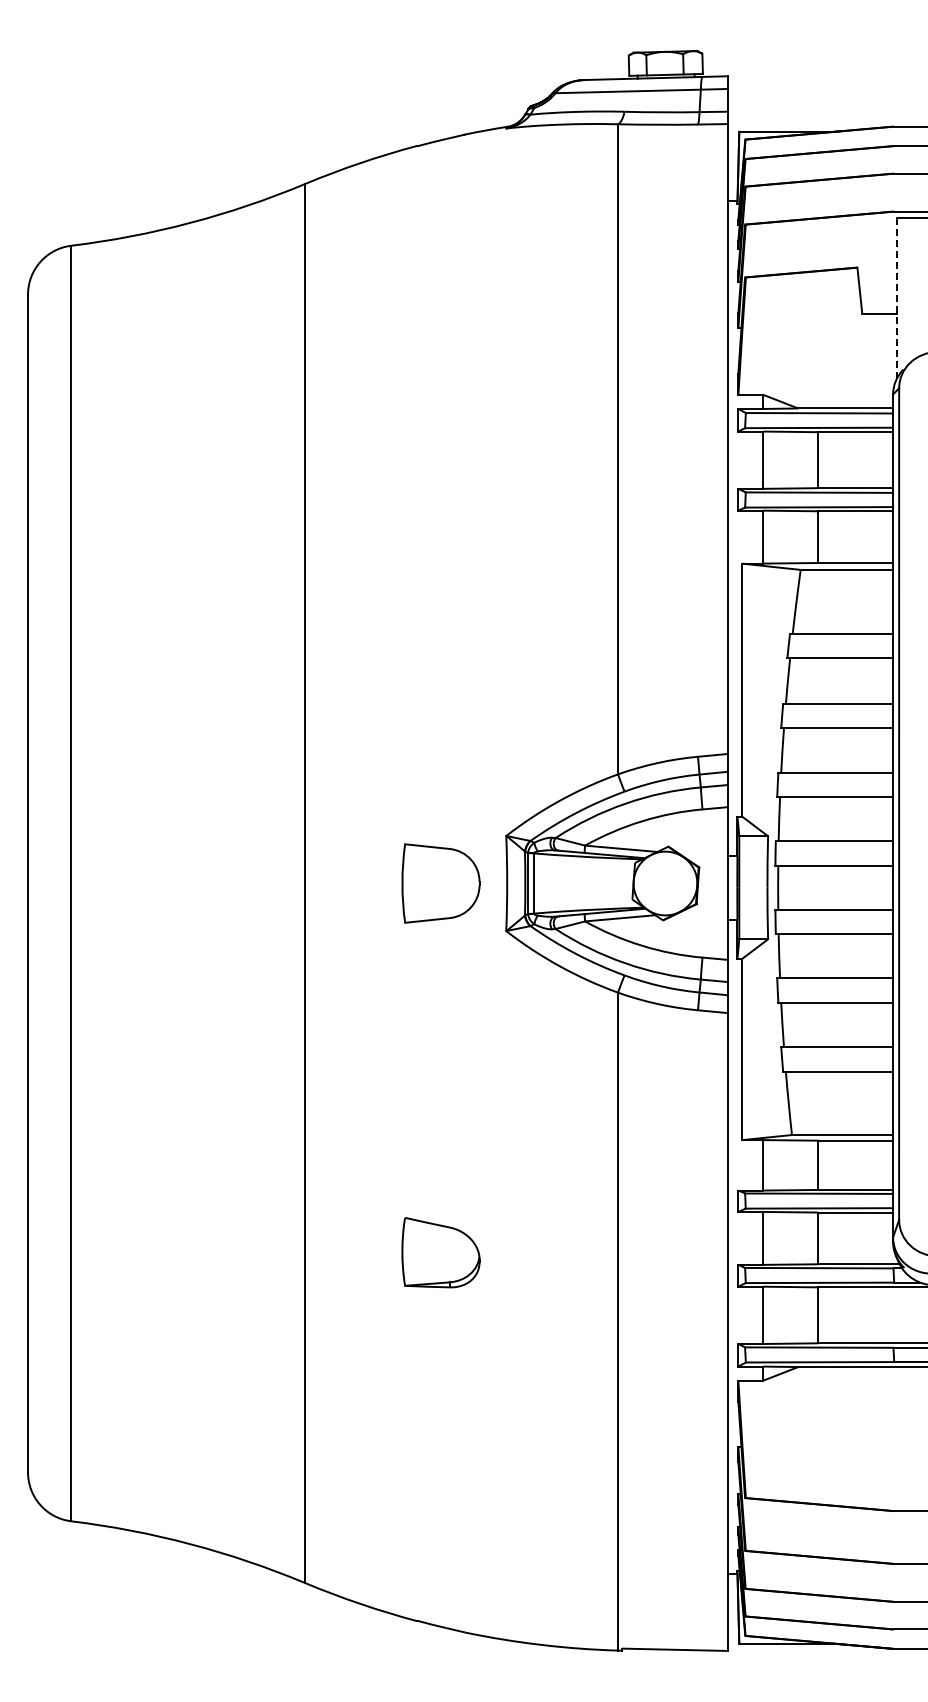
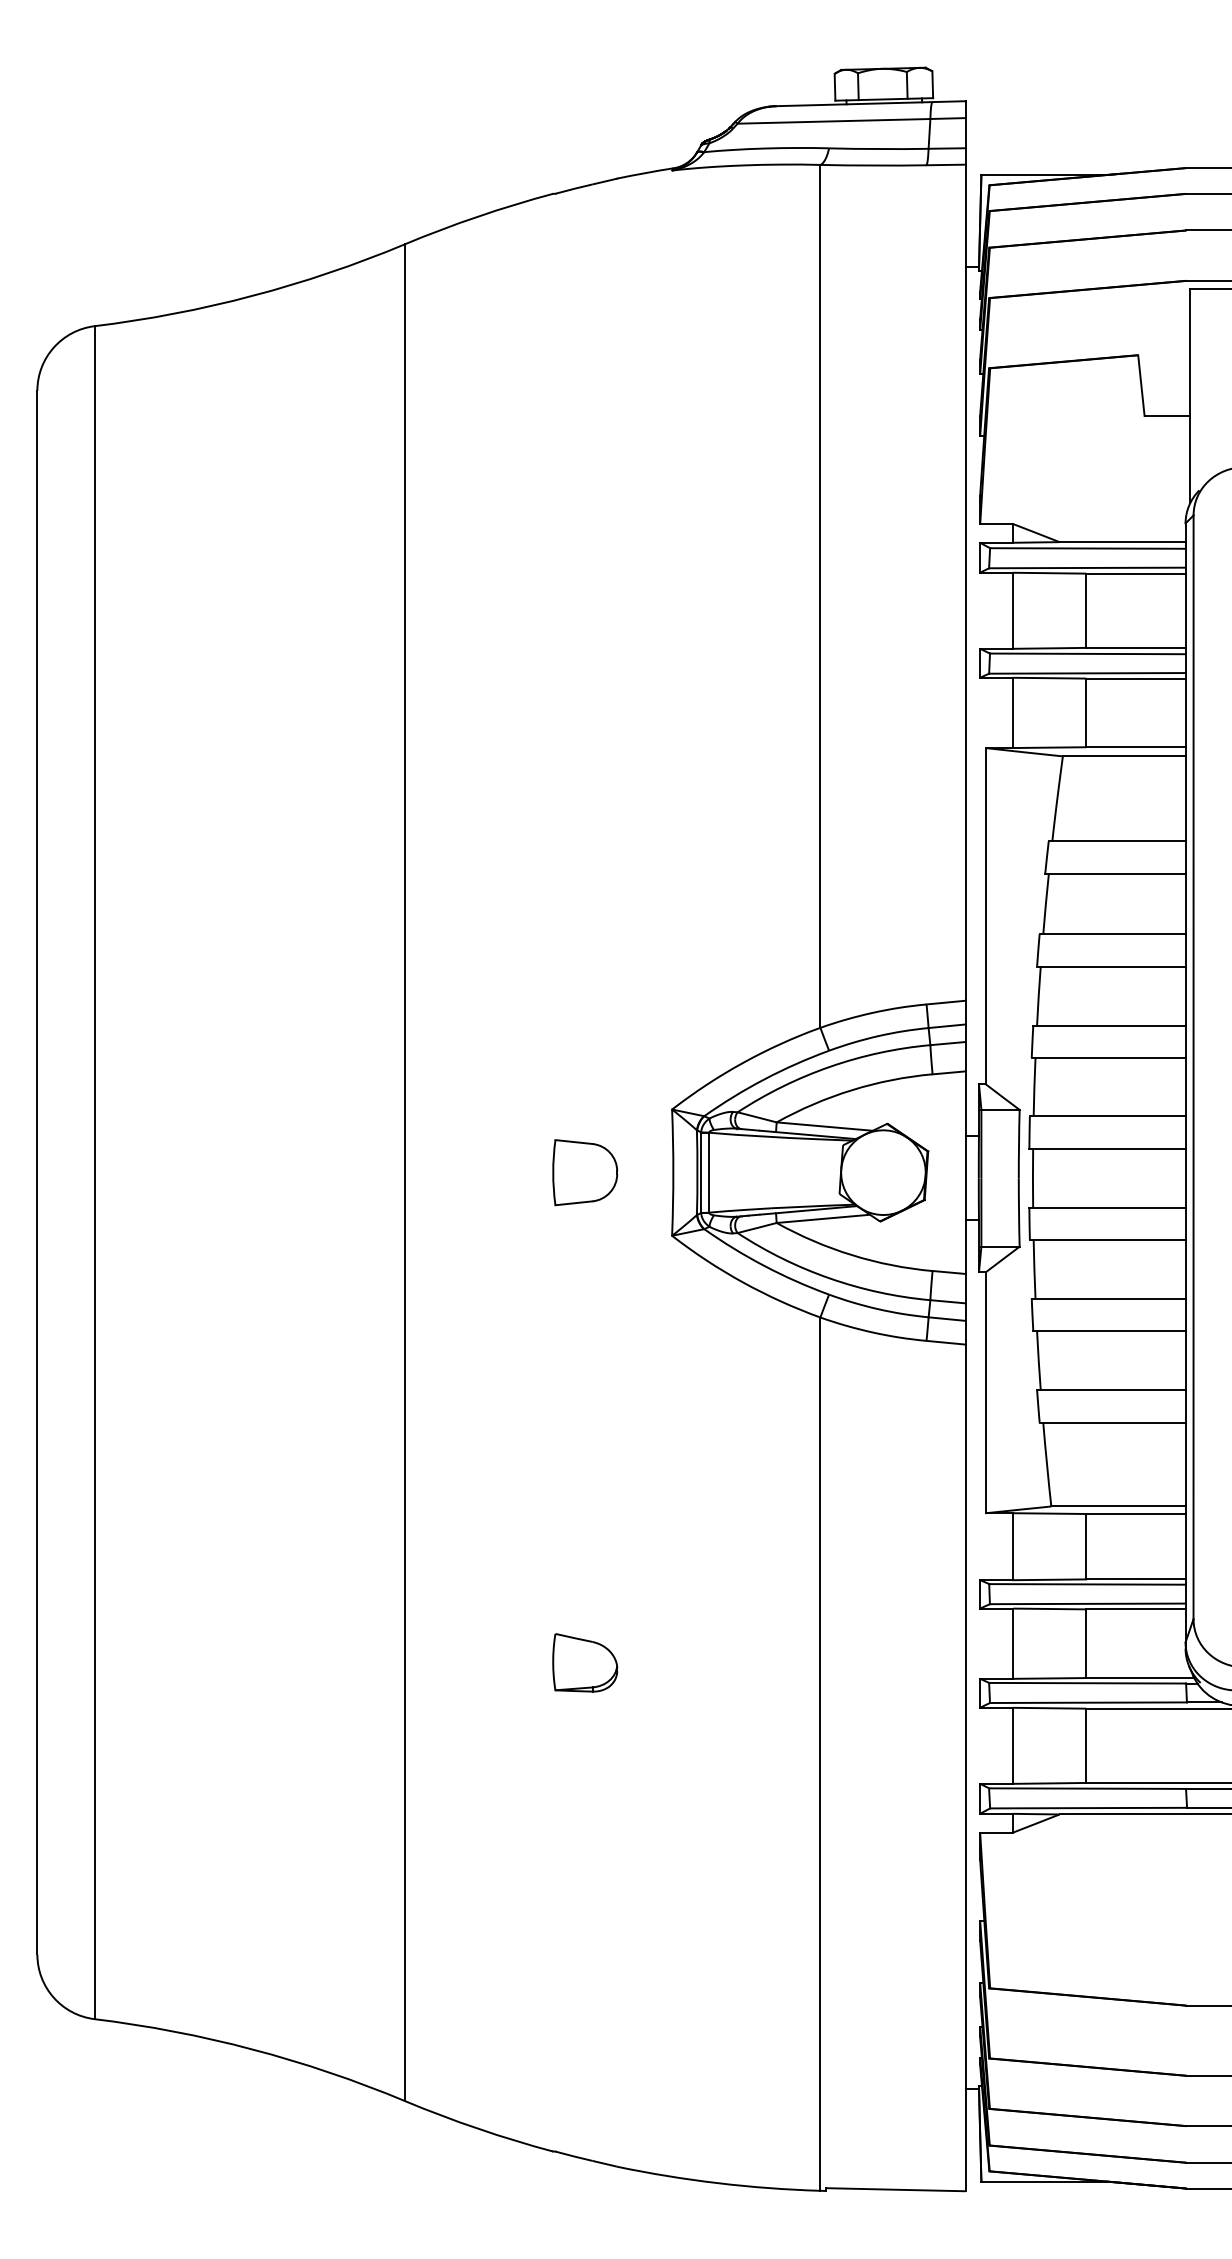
line: (896, 298) -> (1190, 396), dashed -> solid
part: (440, 883) -> (584, 1172), size x0.62
part: (440, 1252) -> (584, 1662), size x0.62

